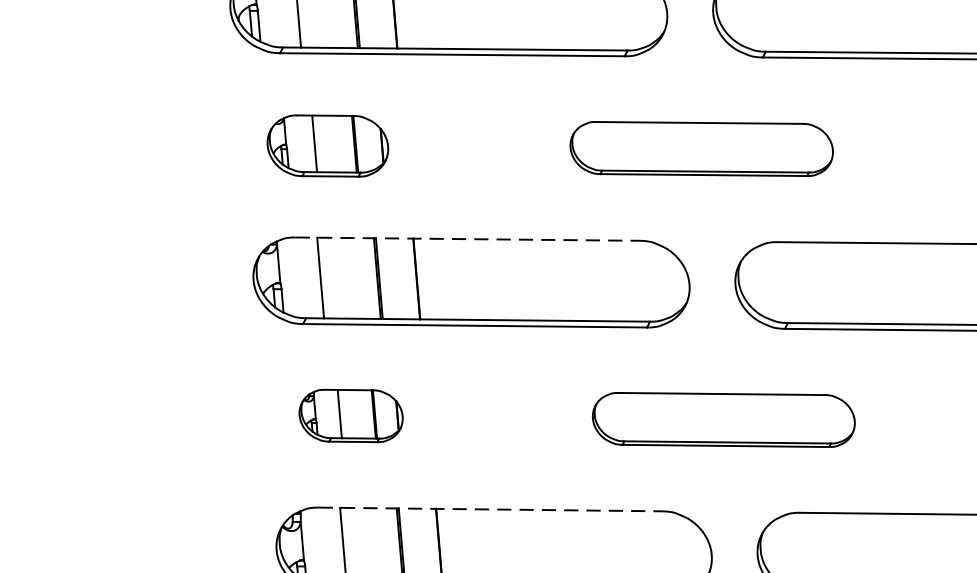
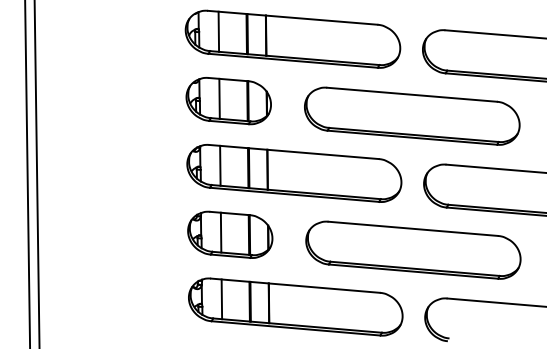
part: (327, 146) -> (228, 101), size x1.43
part: (701, 147) -> (412, 115), size x1.67
line: (468, 240) -> (294, 152), dashed -> solid
part: (351, 415) -> (230, 234), size x1.67
part: (723, 418) -> (413, 249), size x1.67
line: (490, 509) -> (295, 285), dashed -> solid

